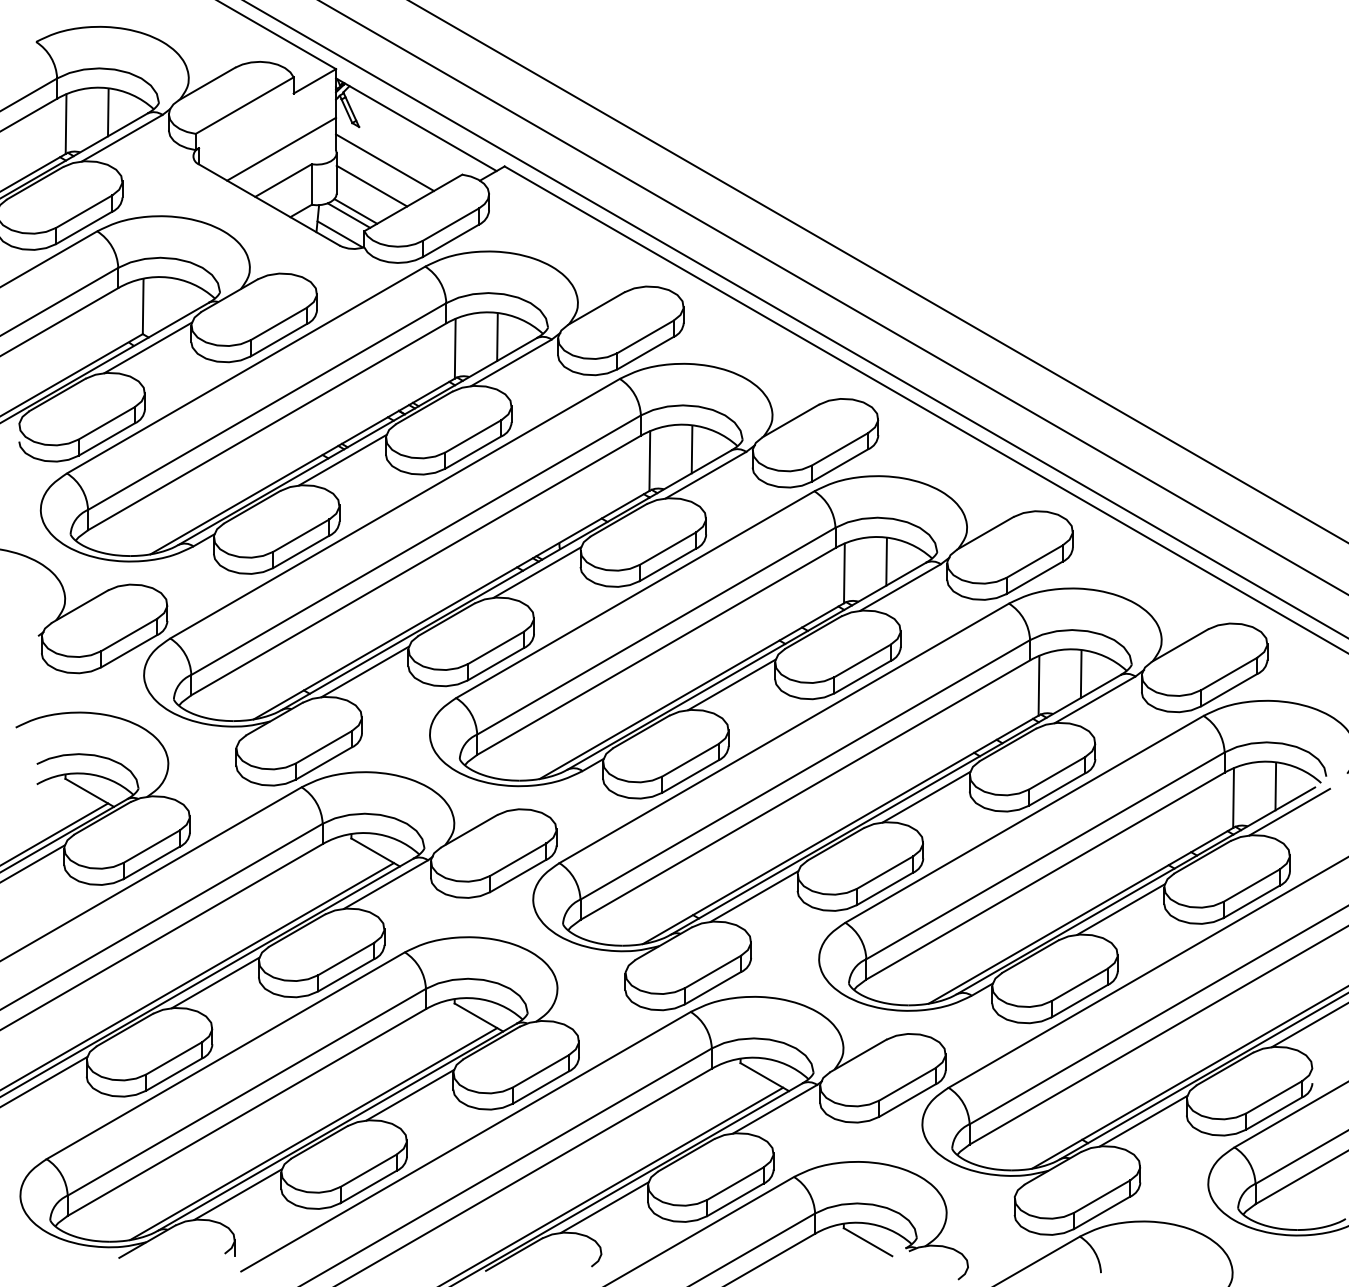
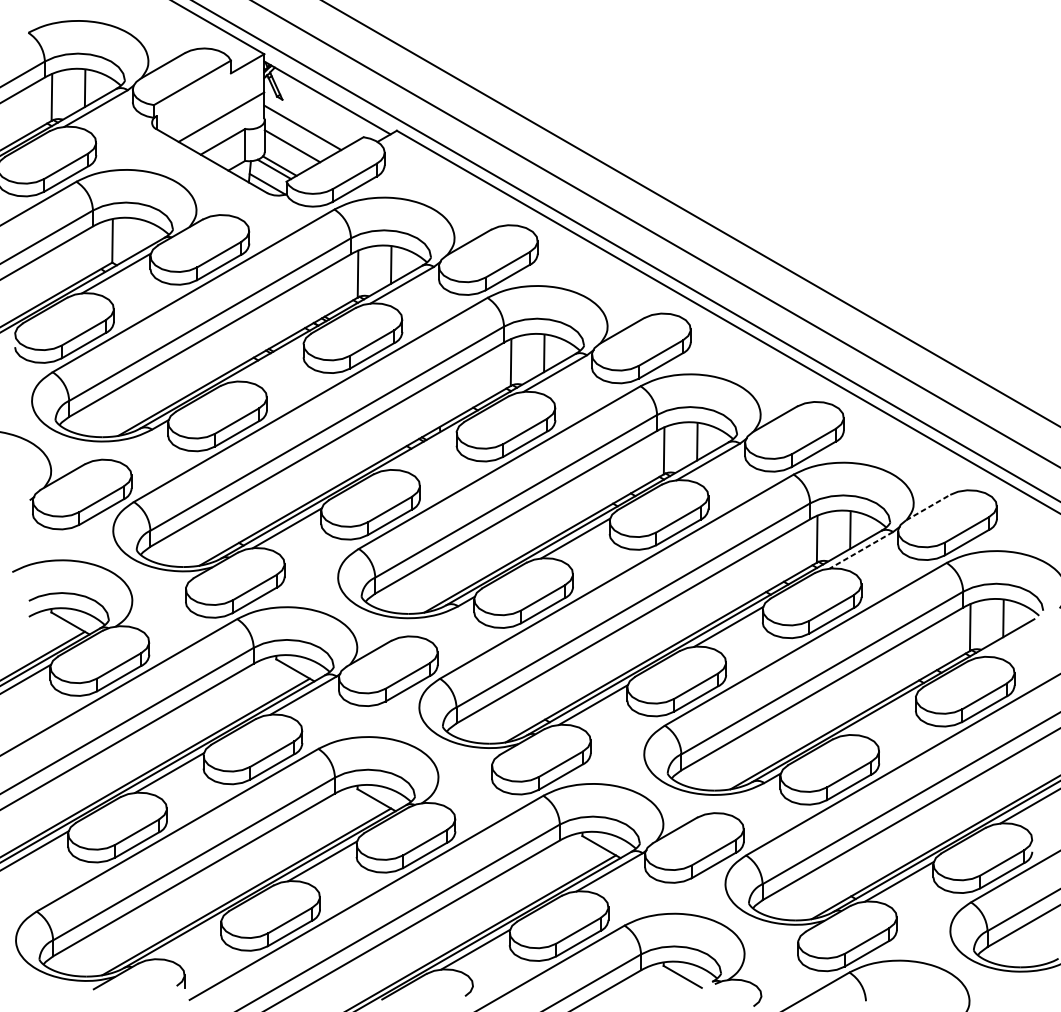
line: (342, 460) -> (269, 362), removed
line: (536, 572) -> (421, 450), removed
line: (1180, 645) -> (928, 507), solid -> dashed
line: (1095, 699) -> (861, 550), solid -> dashed
line: (1289, 811) -> (1014, 638), removed
line: (1120, 909) -> (881, 715), removed
line: (237, 1194) -> (186, 939), removed

